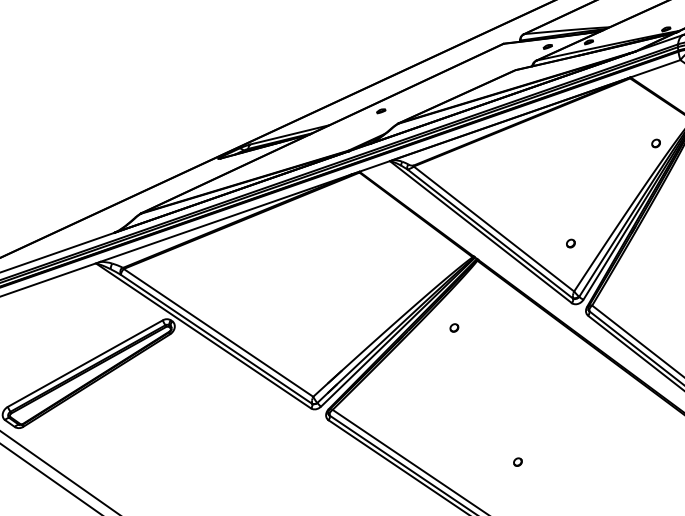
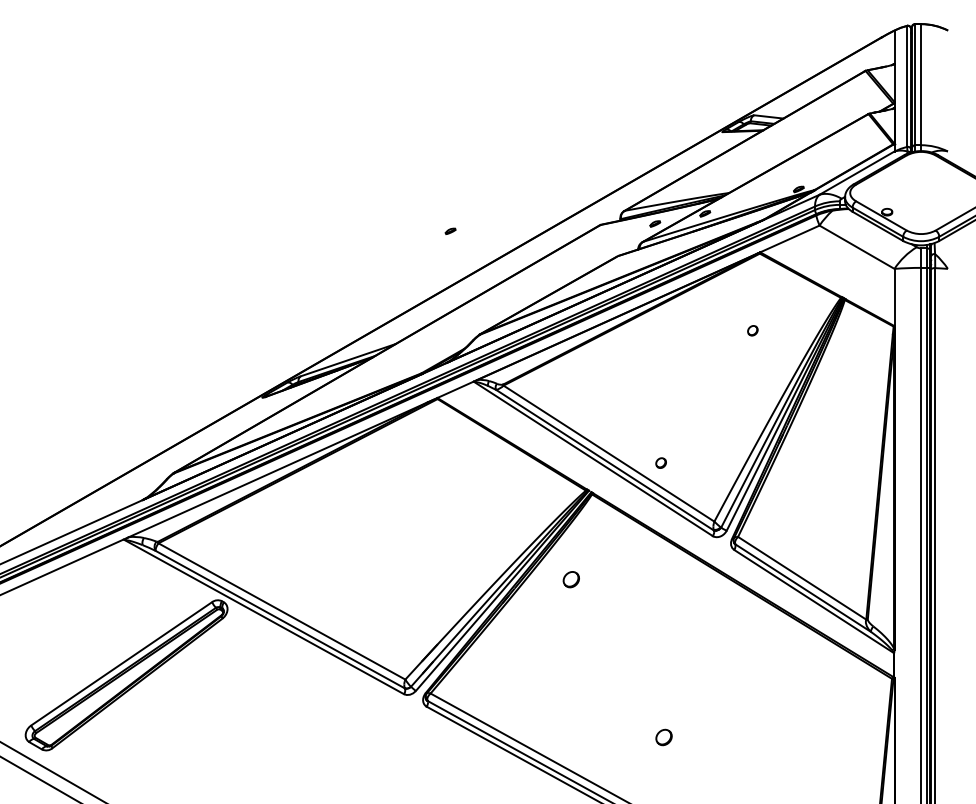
part: (381, 110) -> (450, 230), moved
part: (655, 143) -> (752, 330), moved
part: (570, 243) -> (660, 462), moved
part: (453, 327) -> (570, 579), size x1.6
part: (517, 462) -> (663, 737), size x1.6

